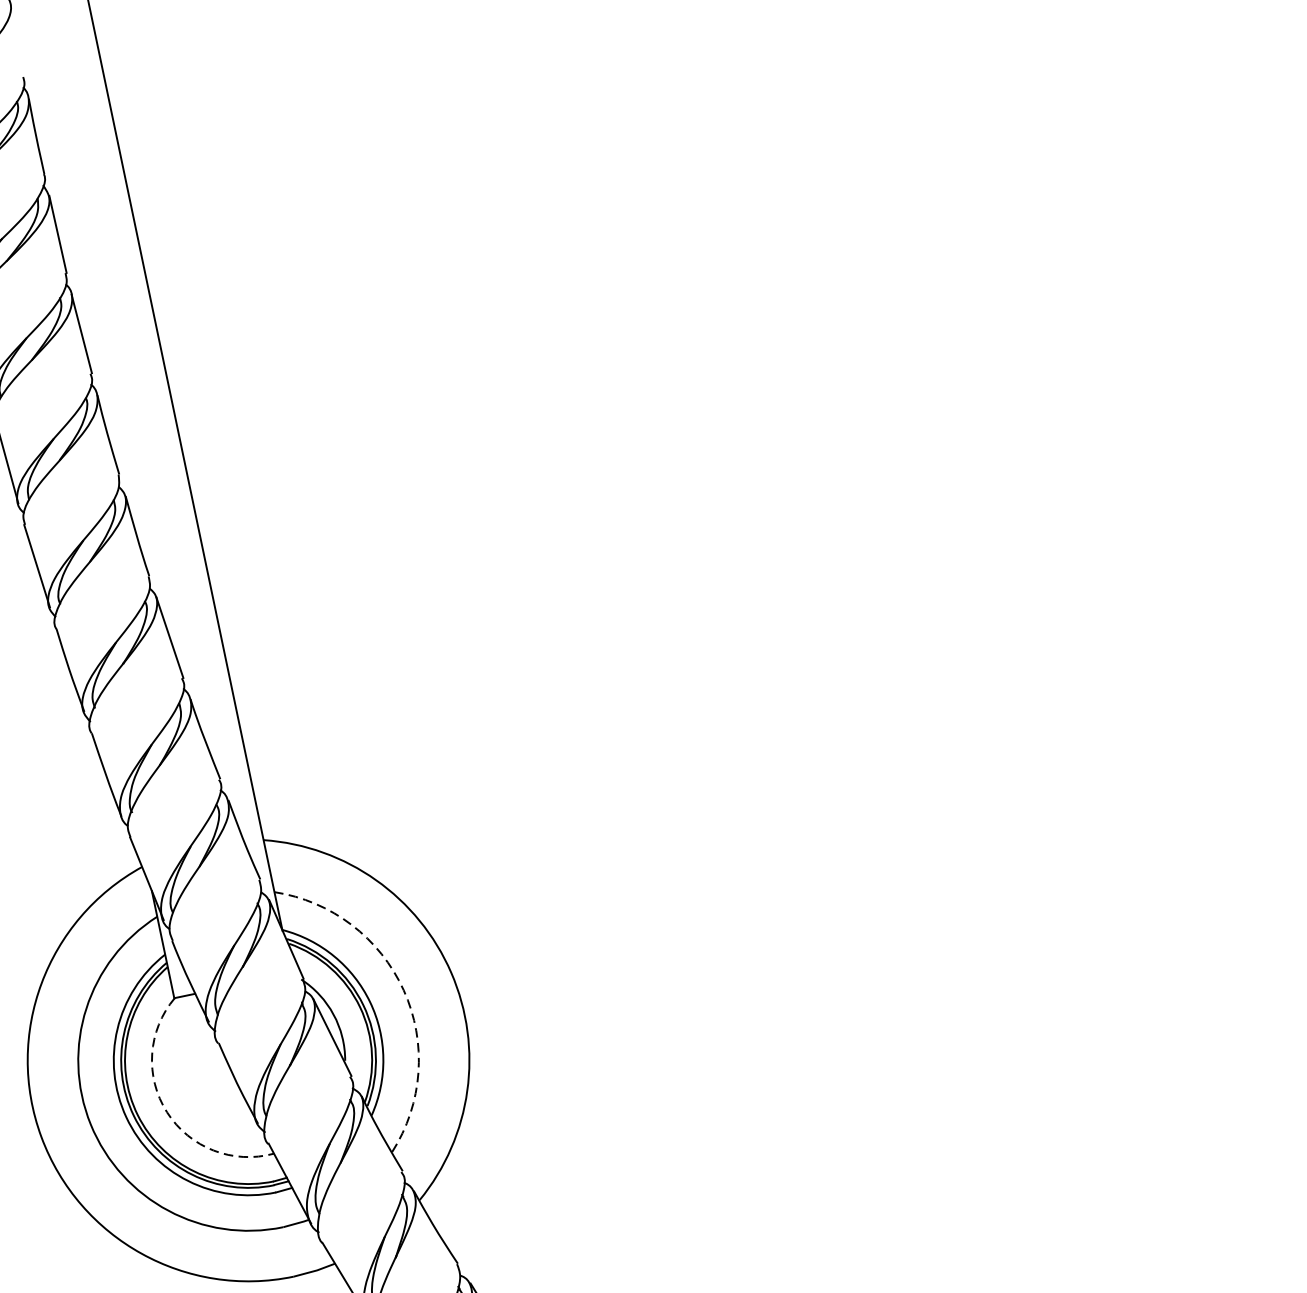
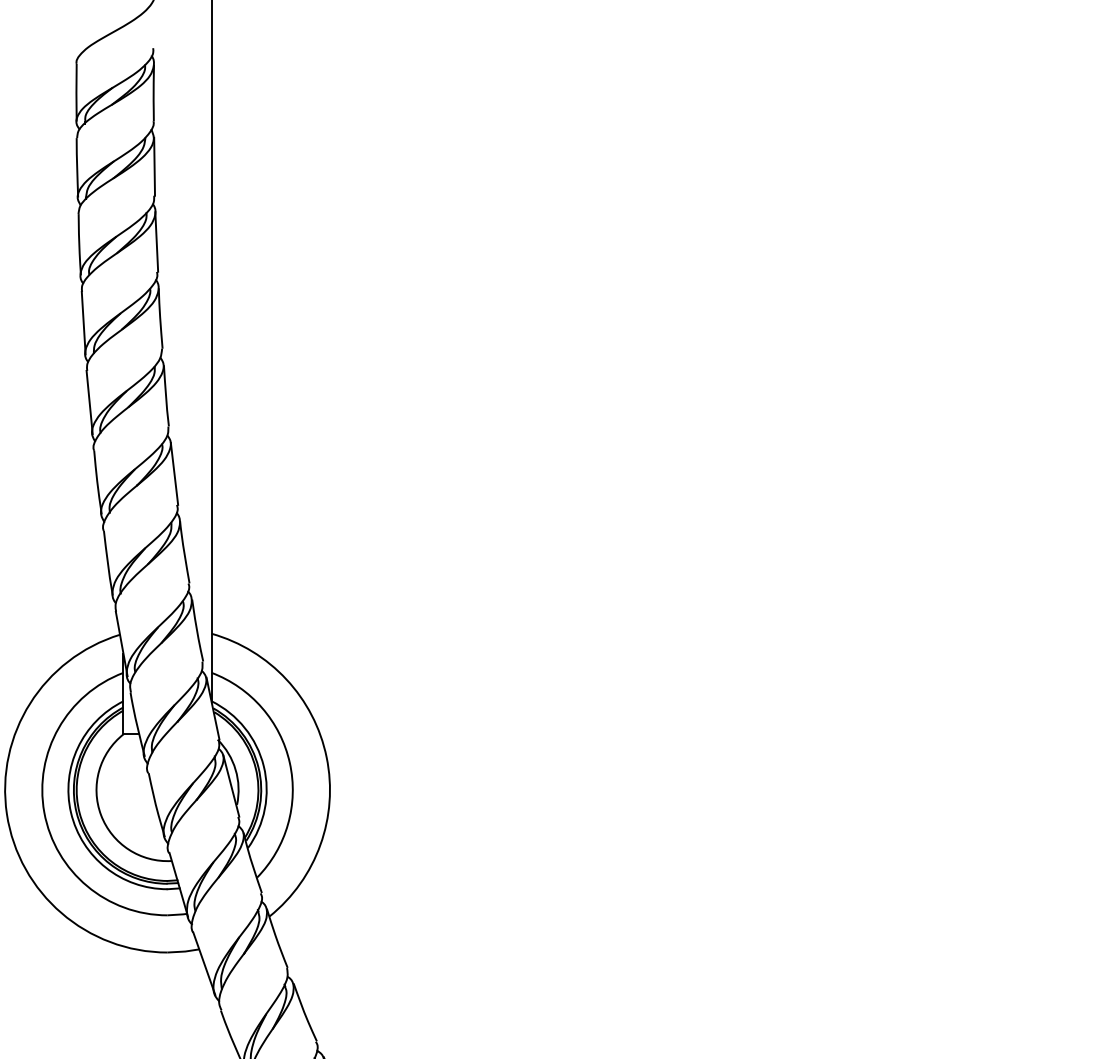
arc: (403, 989) -> (289, 762), dashed -> solid
arc: (167, 1112) -> (101, 815), dashed -> solid

